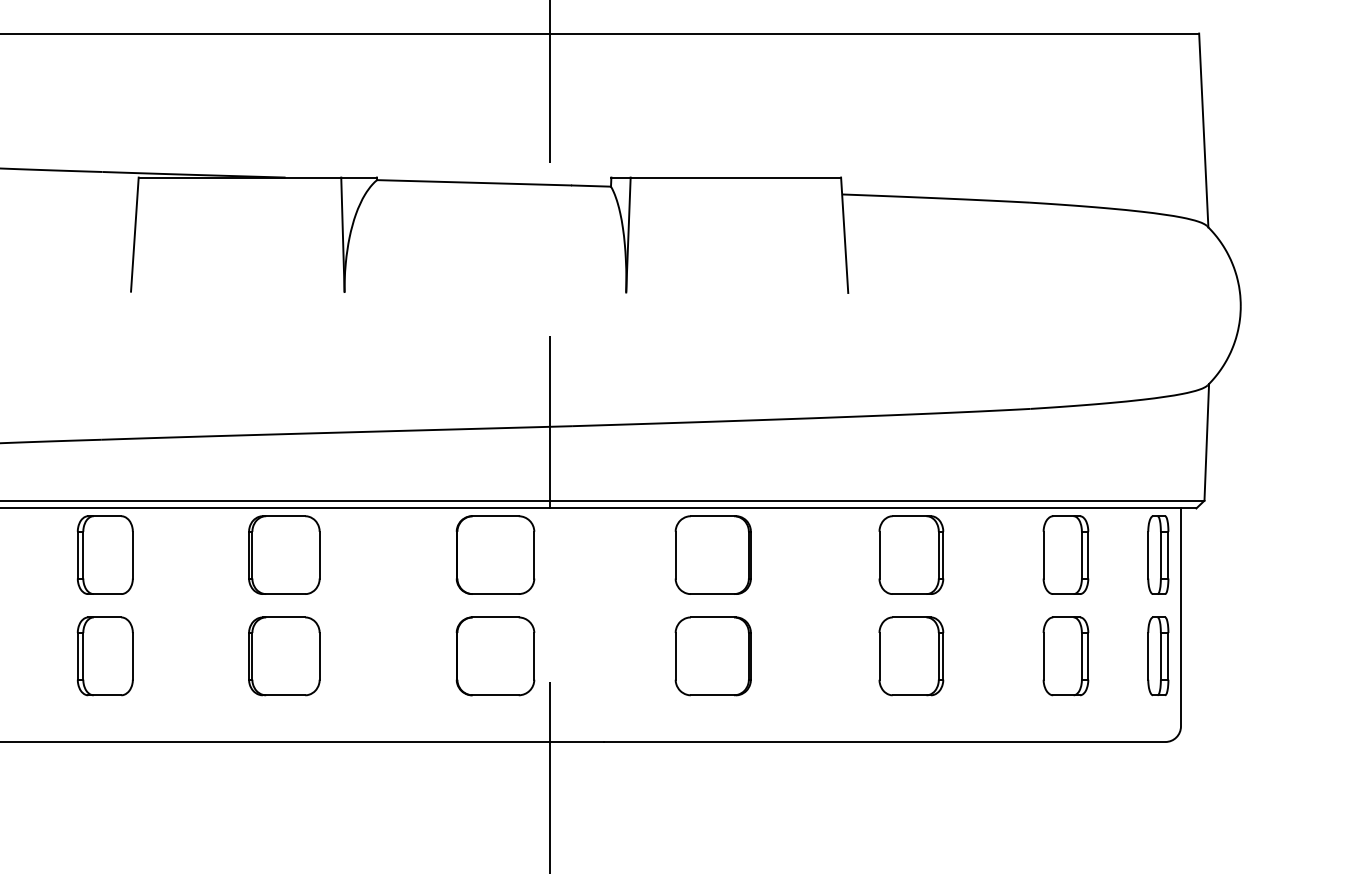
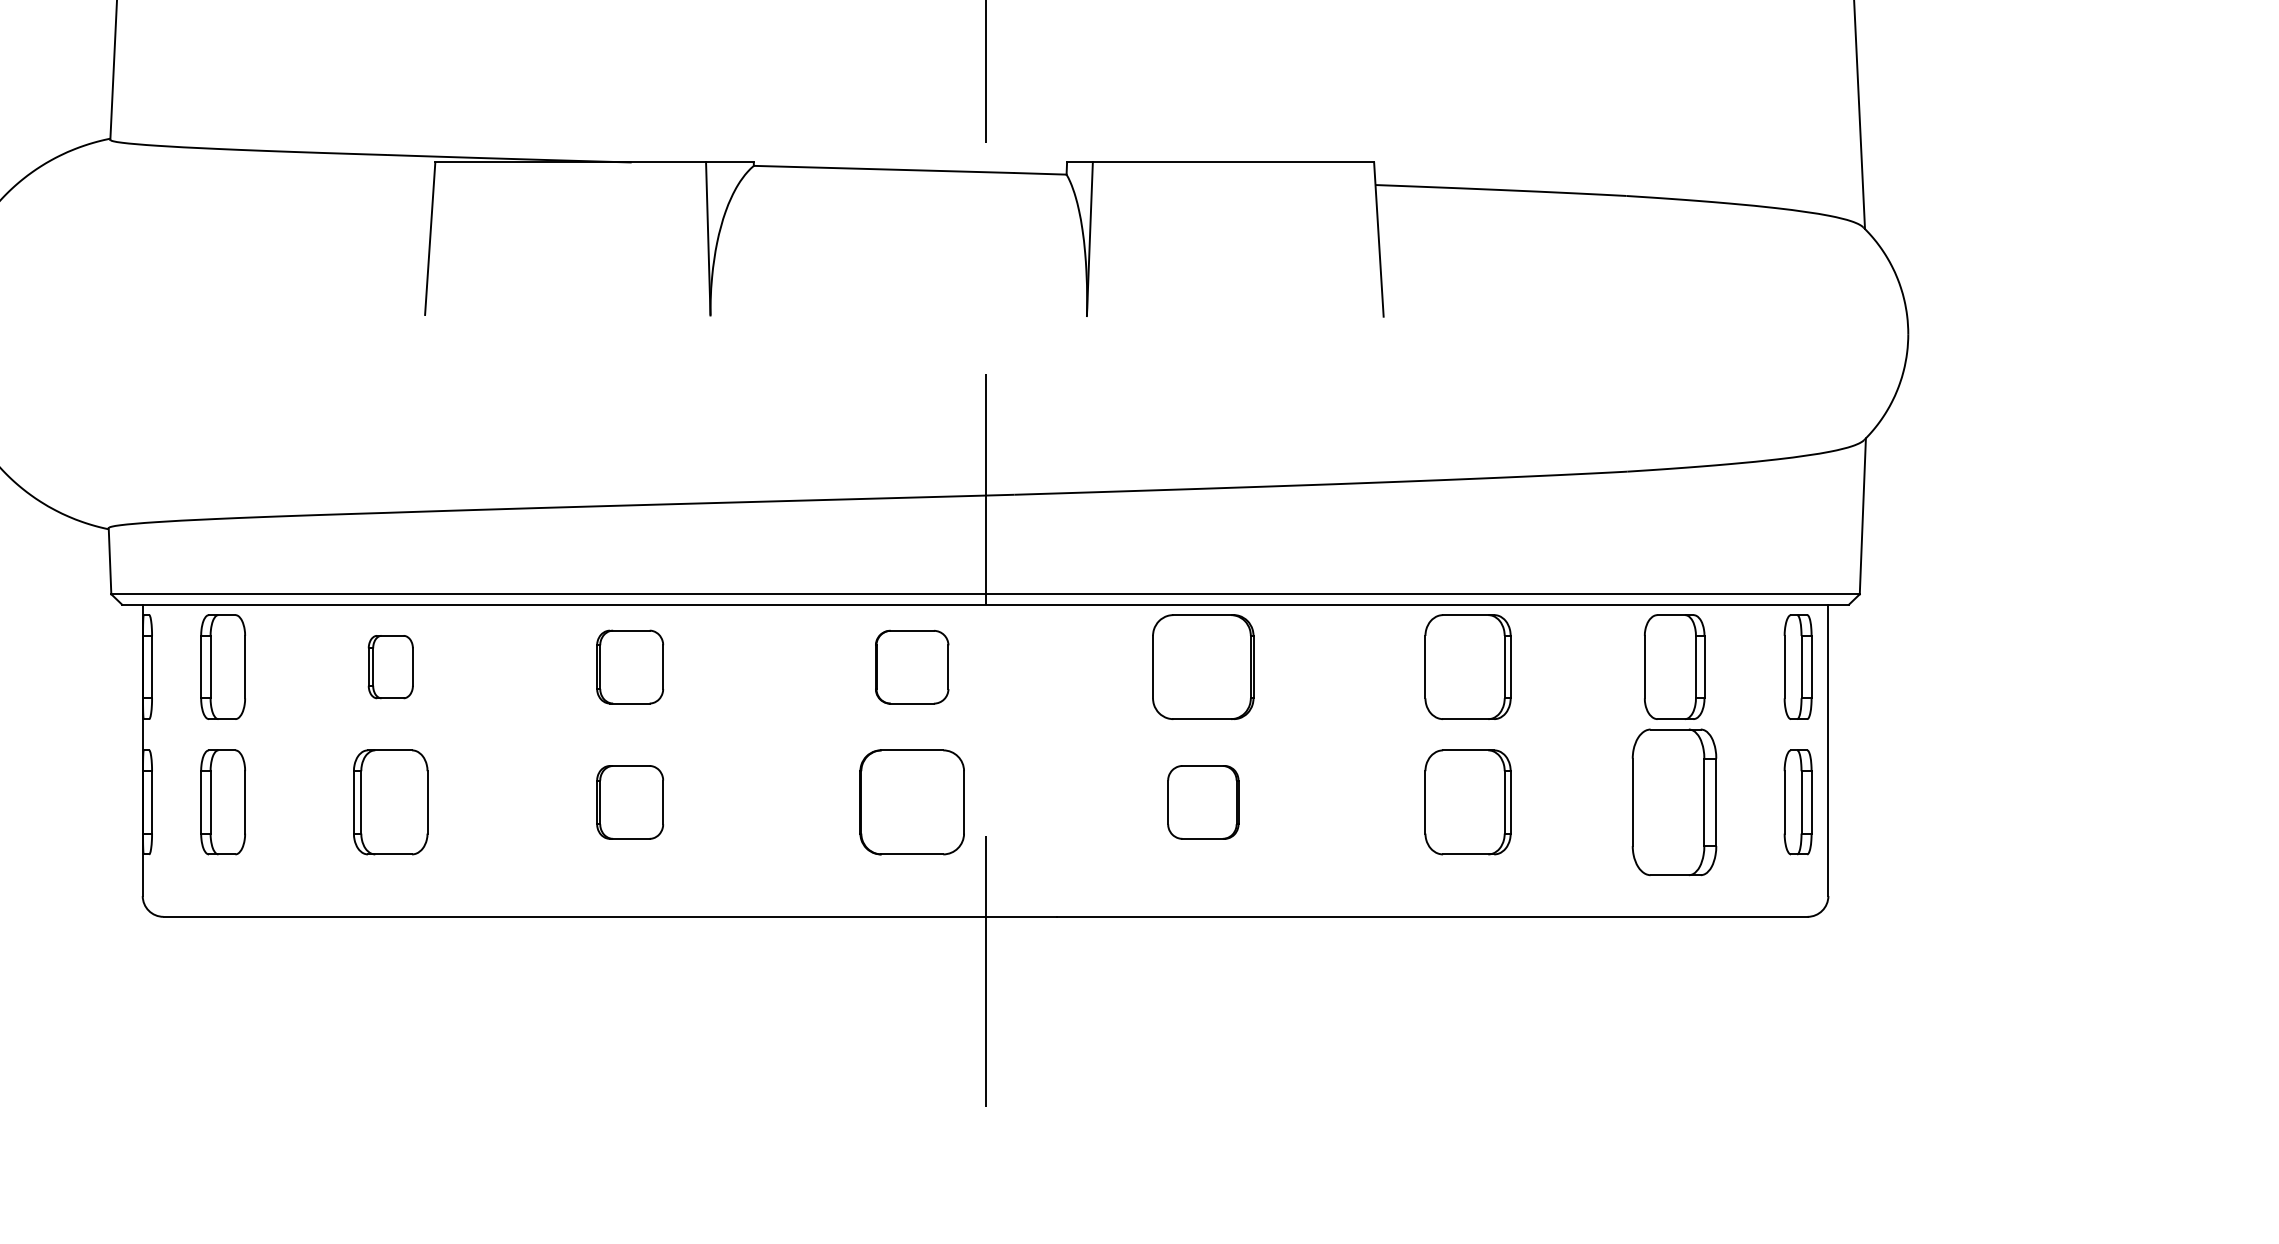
part: (105, 554) -> (390, 666), size x0.6
part: (284, 554) -> (630, 666), size x0.7
part: (494, 555) -> (911, 667), size x0.7
part: (284, 656) -> (630, 802), size x0.7
part: (713, 656) -> (1203, 802), size x0.7
part: (1065, 656) -> (1674, 802), size x1.4

